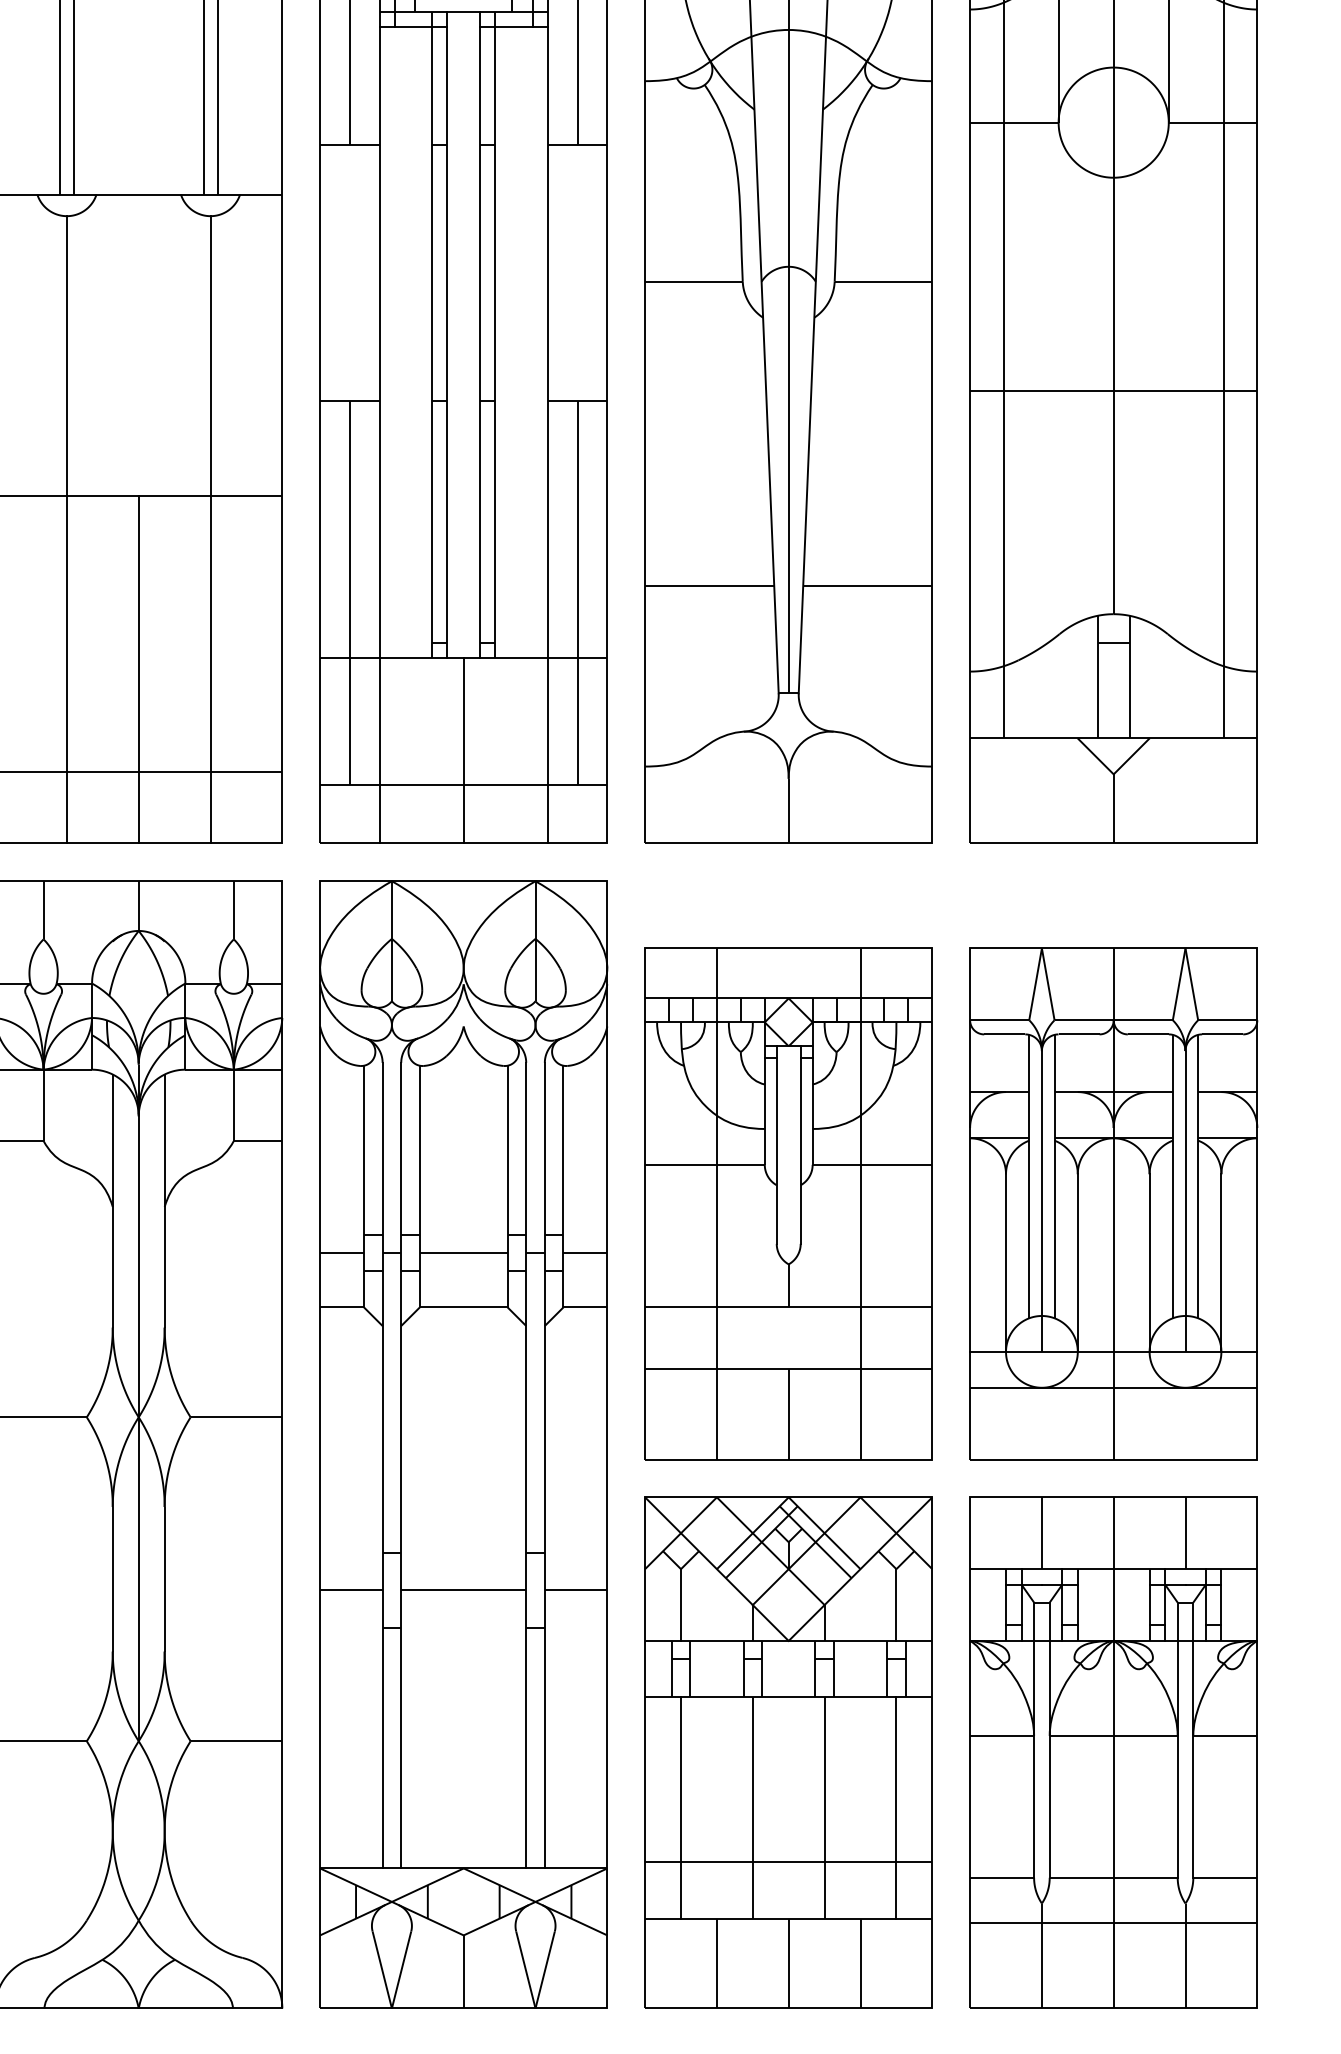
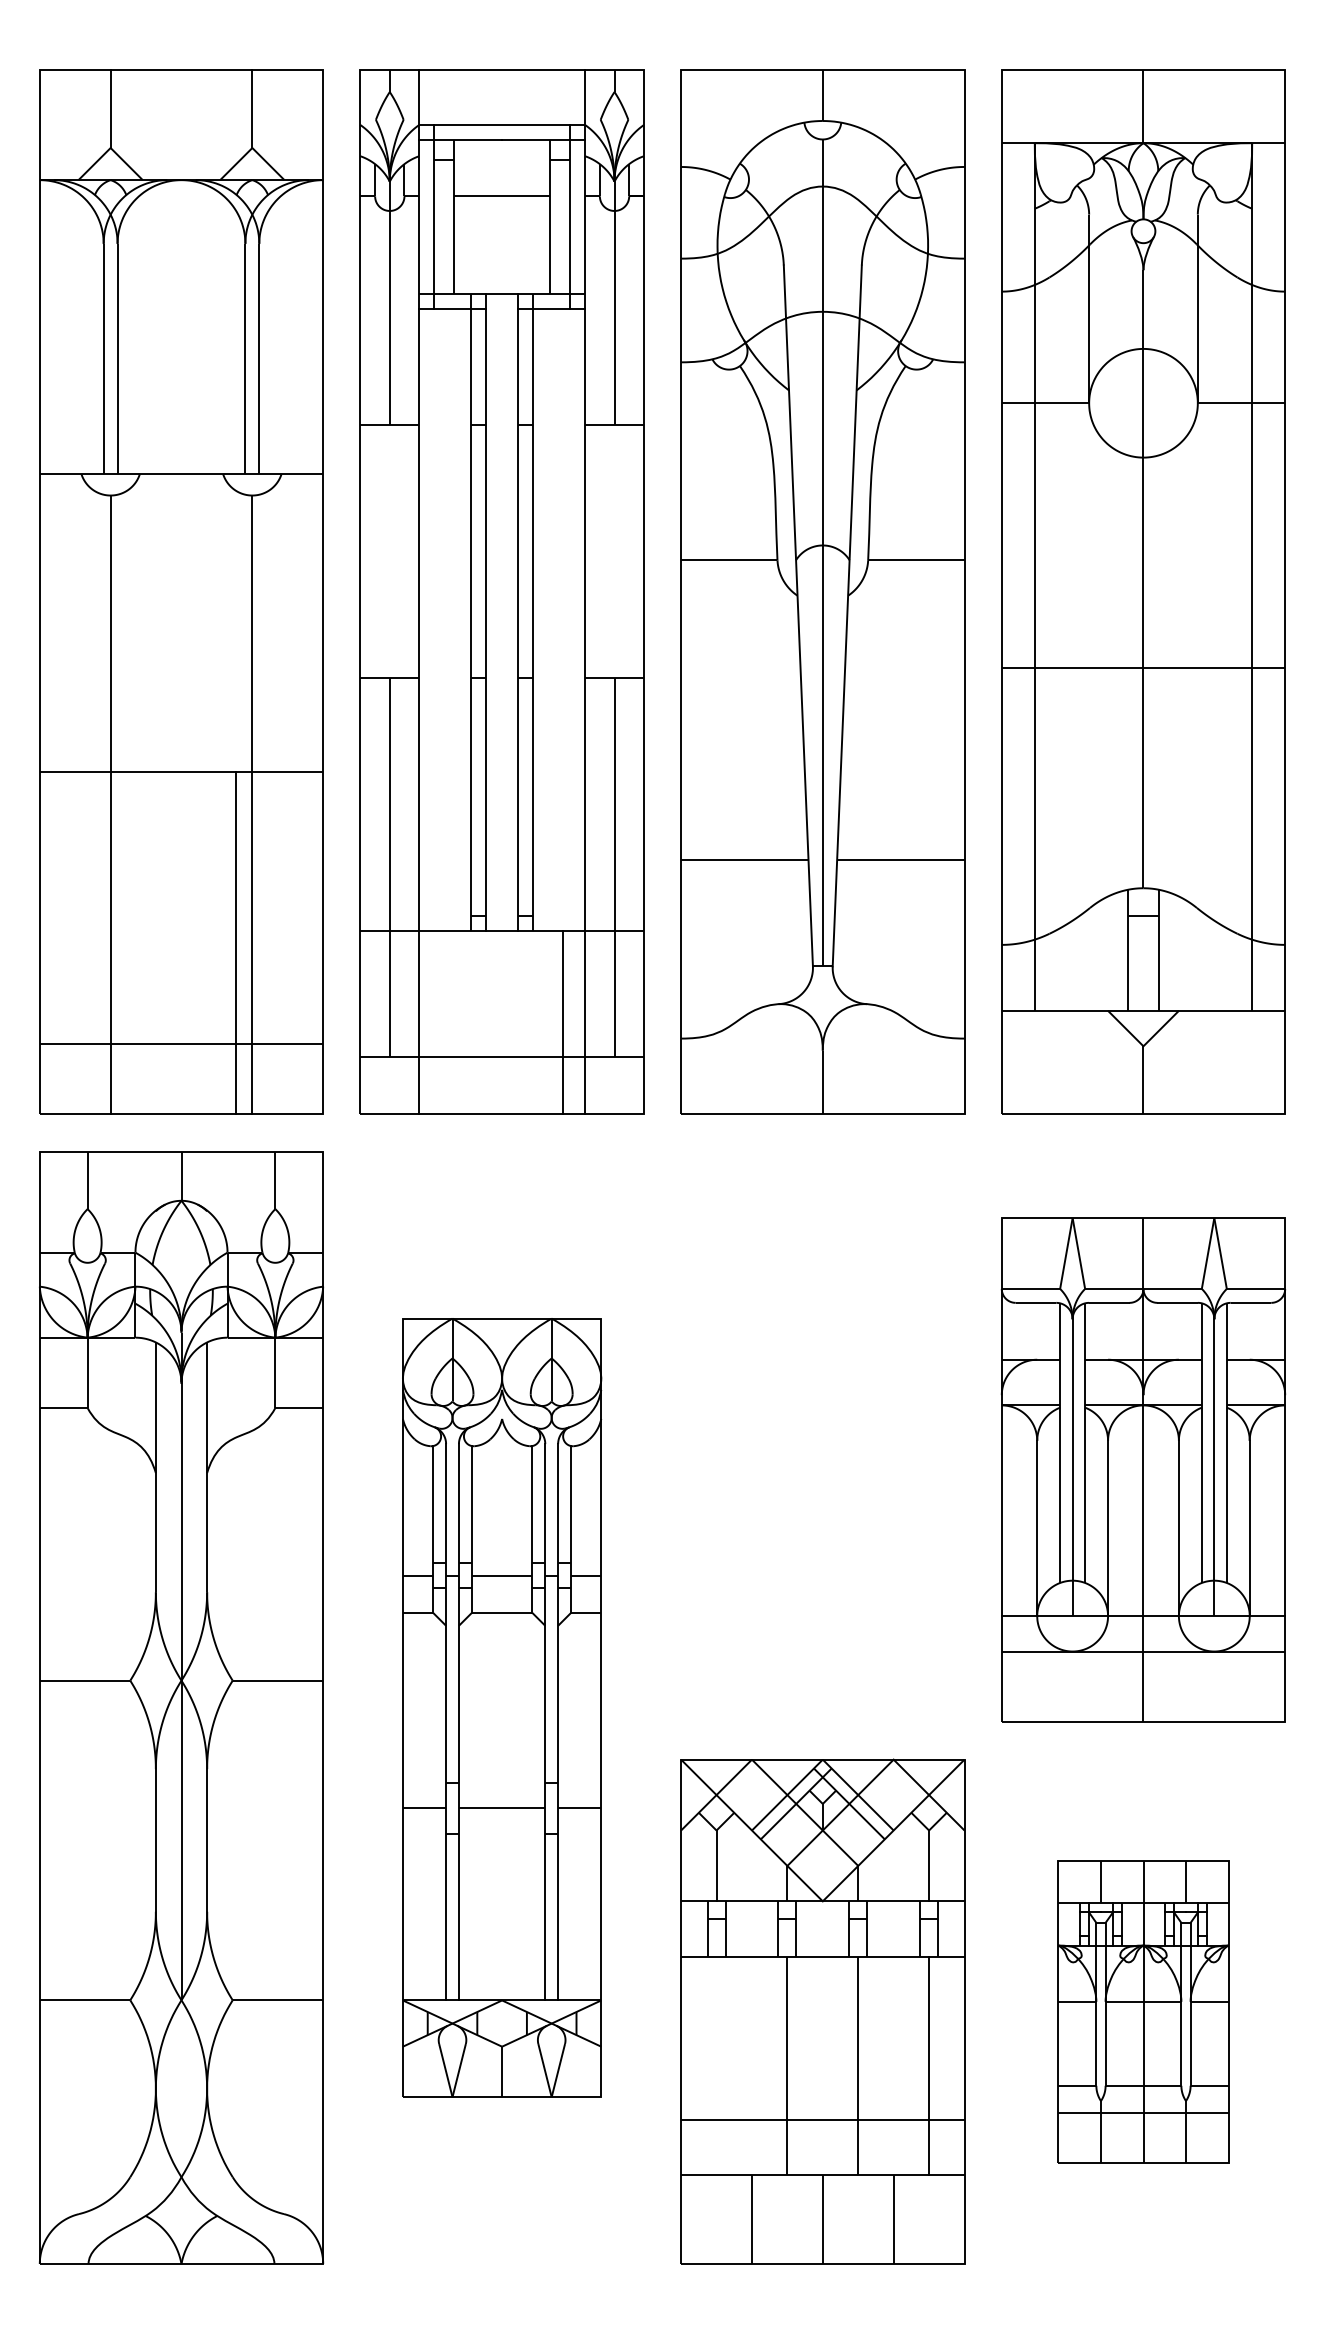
line: (138, 669) -> (235, 942), moved
line: (464, 750) -> (563, 1022), moved
part: (788, 1203) -> (822, 1469), removed
part: (463, 1444) -> (501, 1707), size x0.7
part: (1113, 1752) -> (1143, 2011), size x0.6
line: (680, 1808) -> (716, 2066), removed

